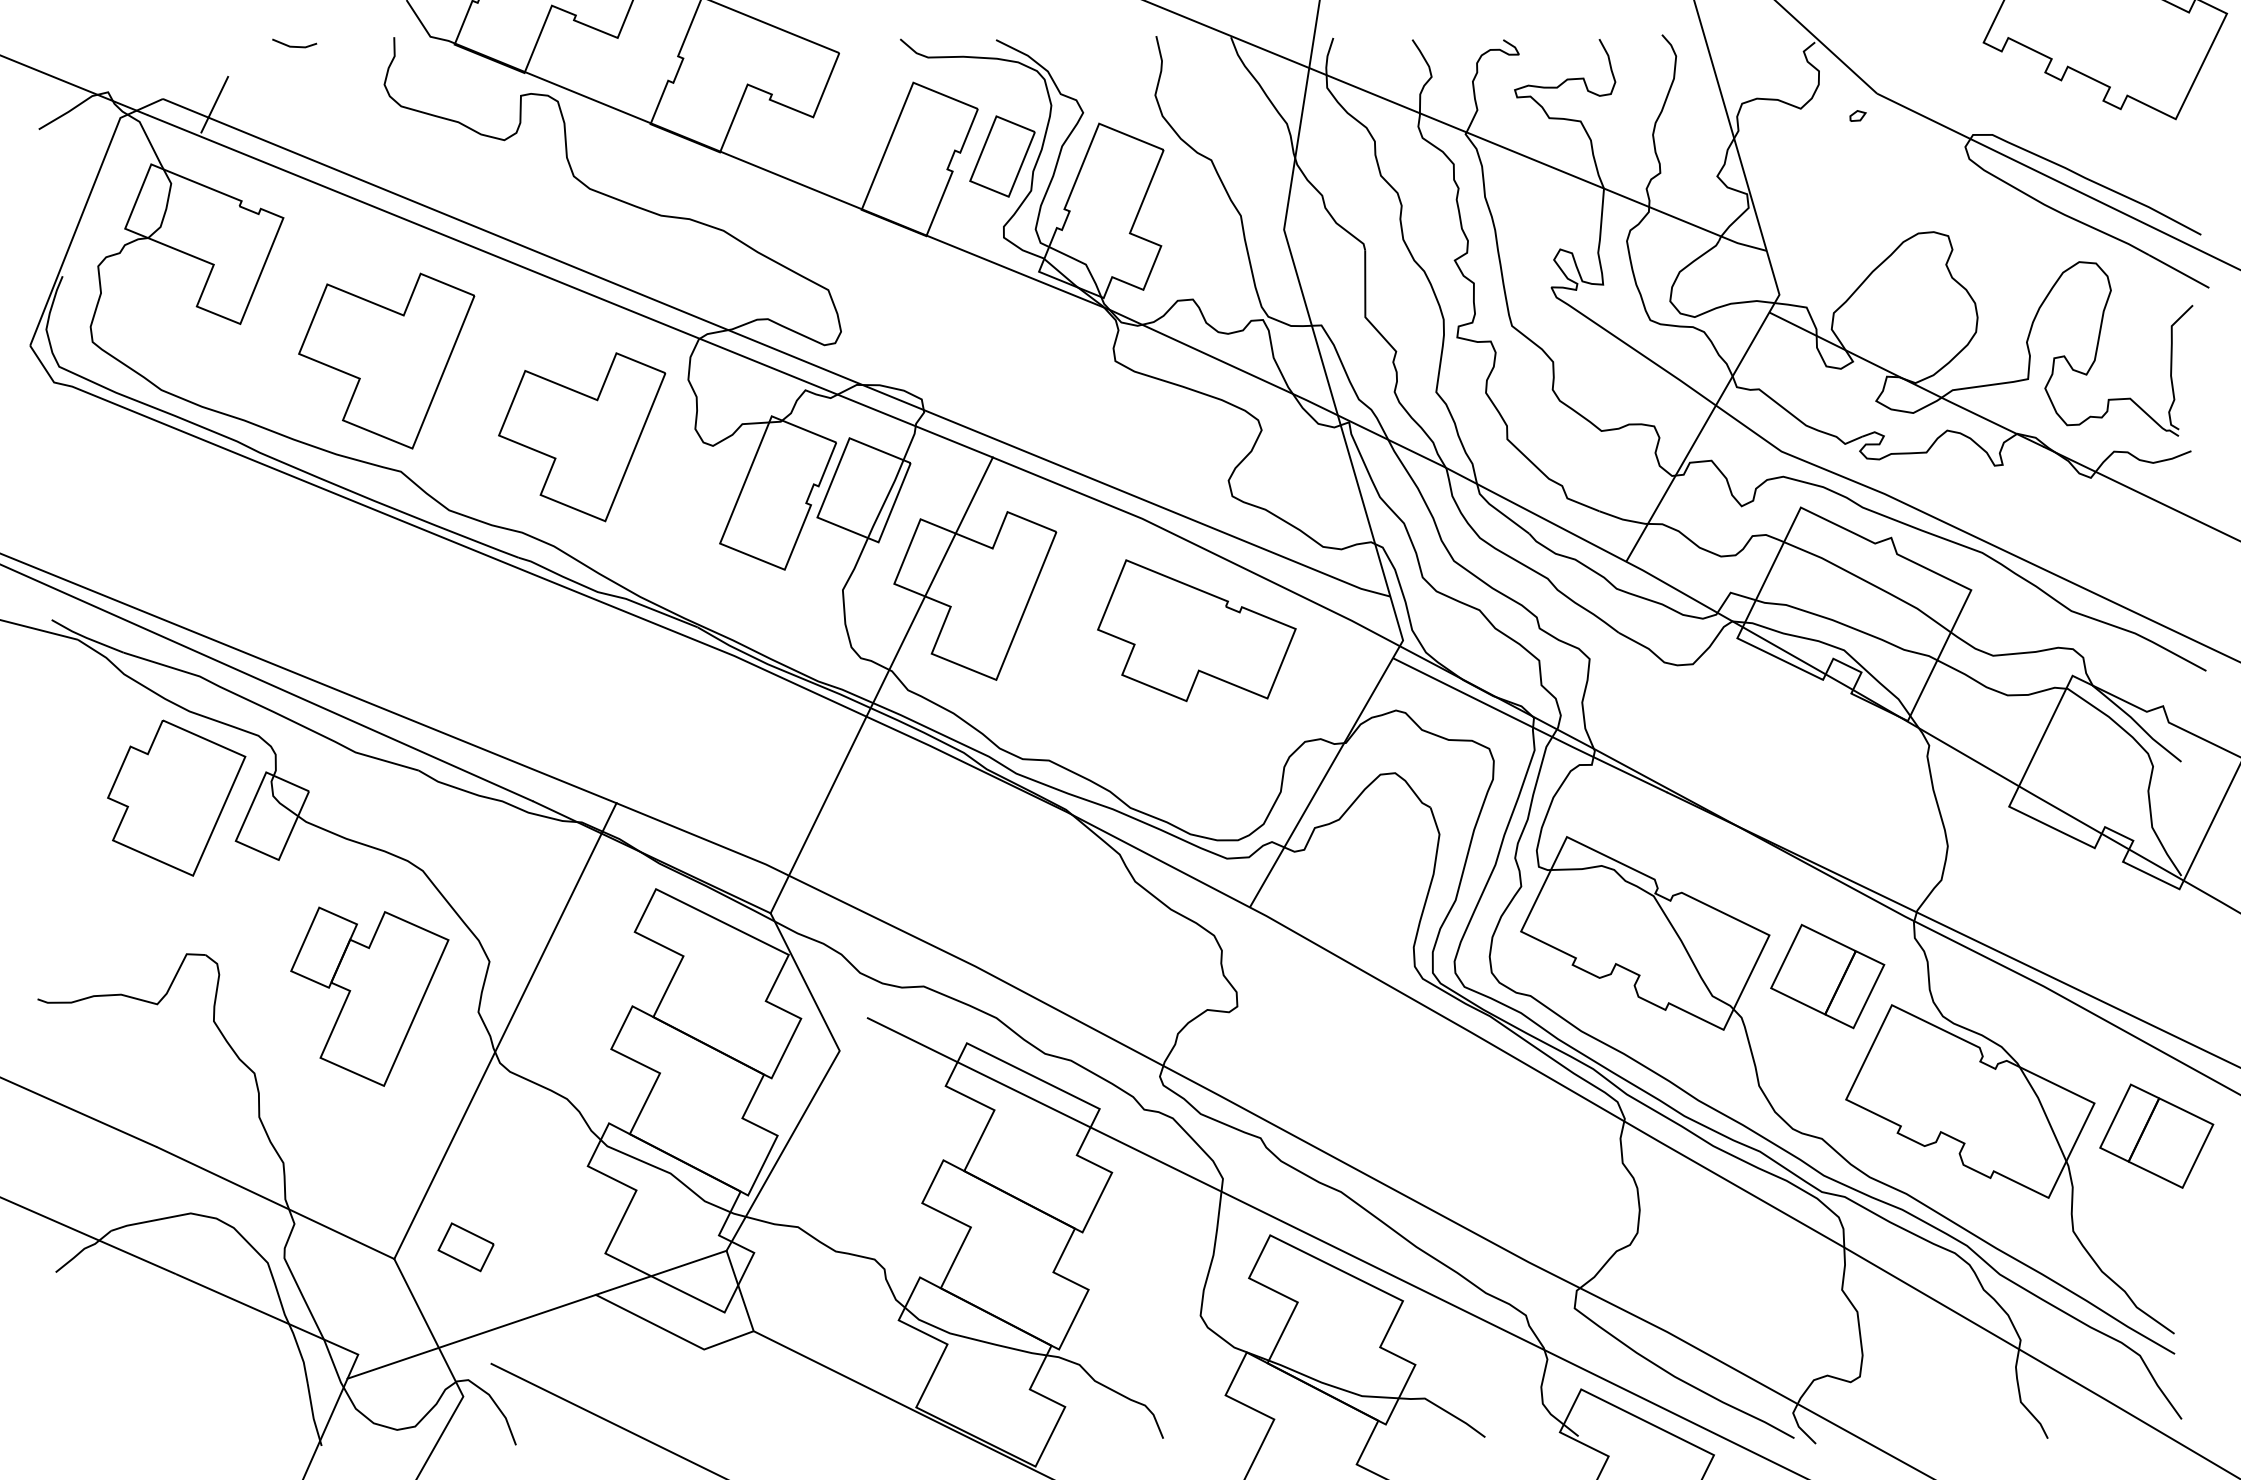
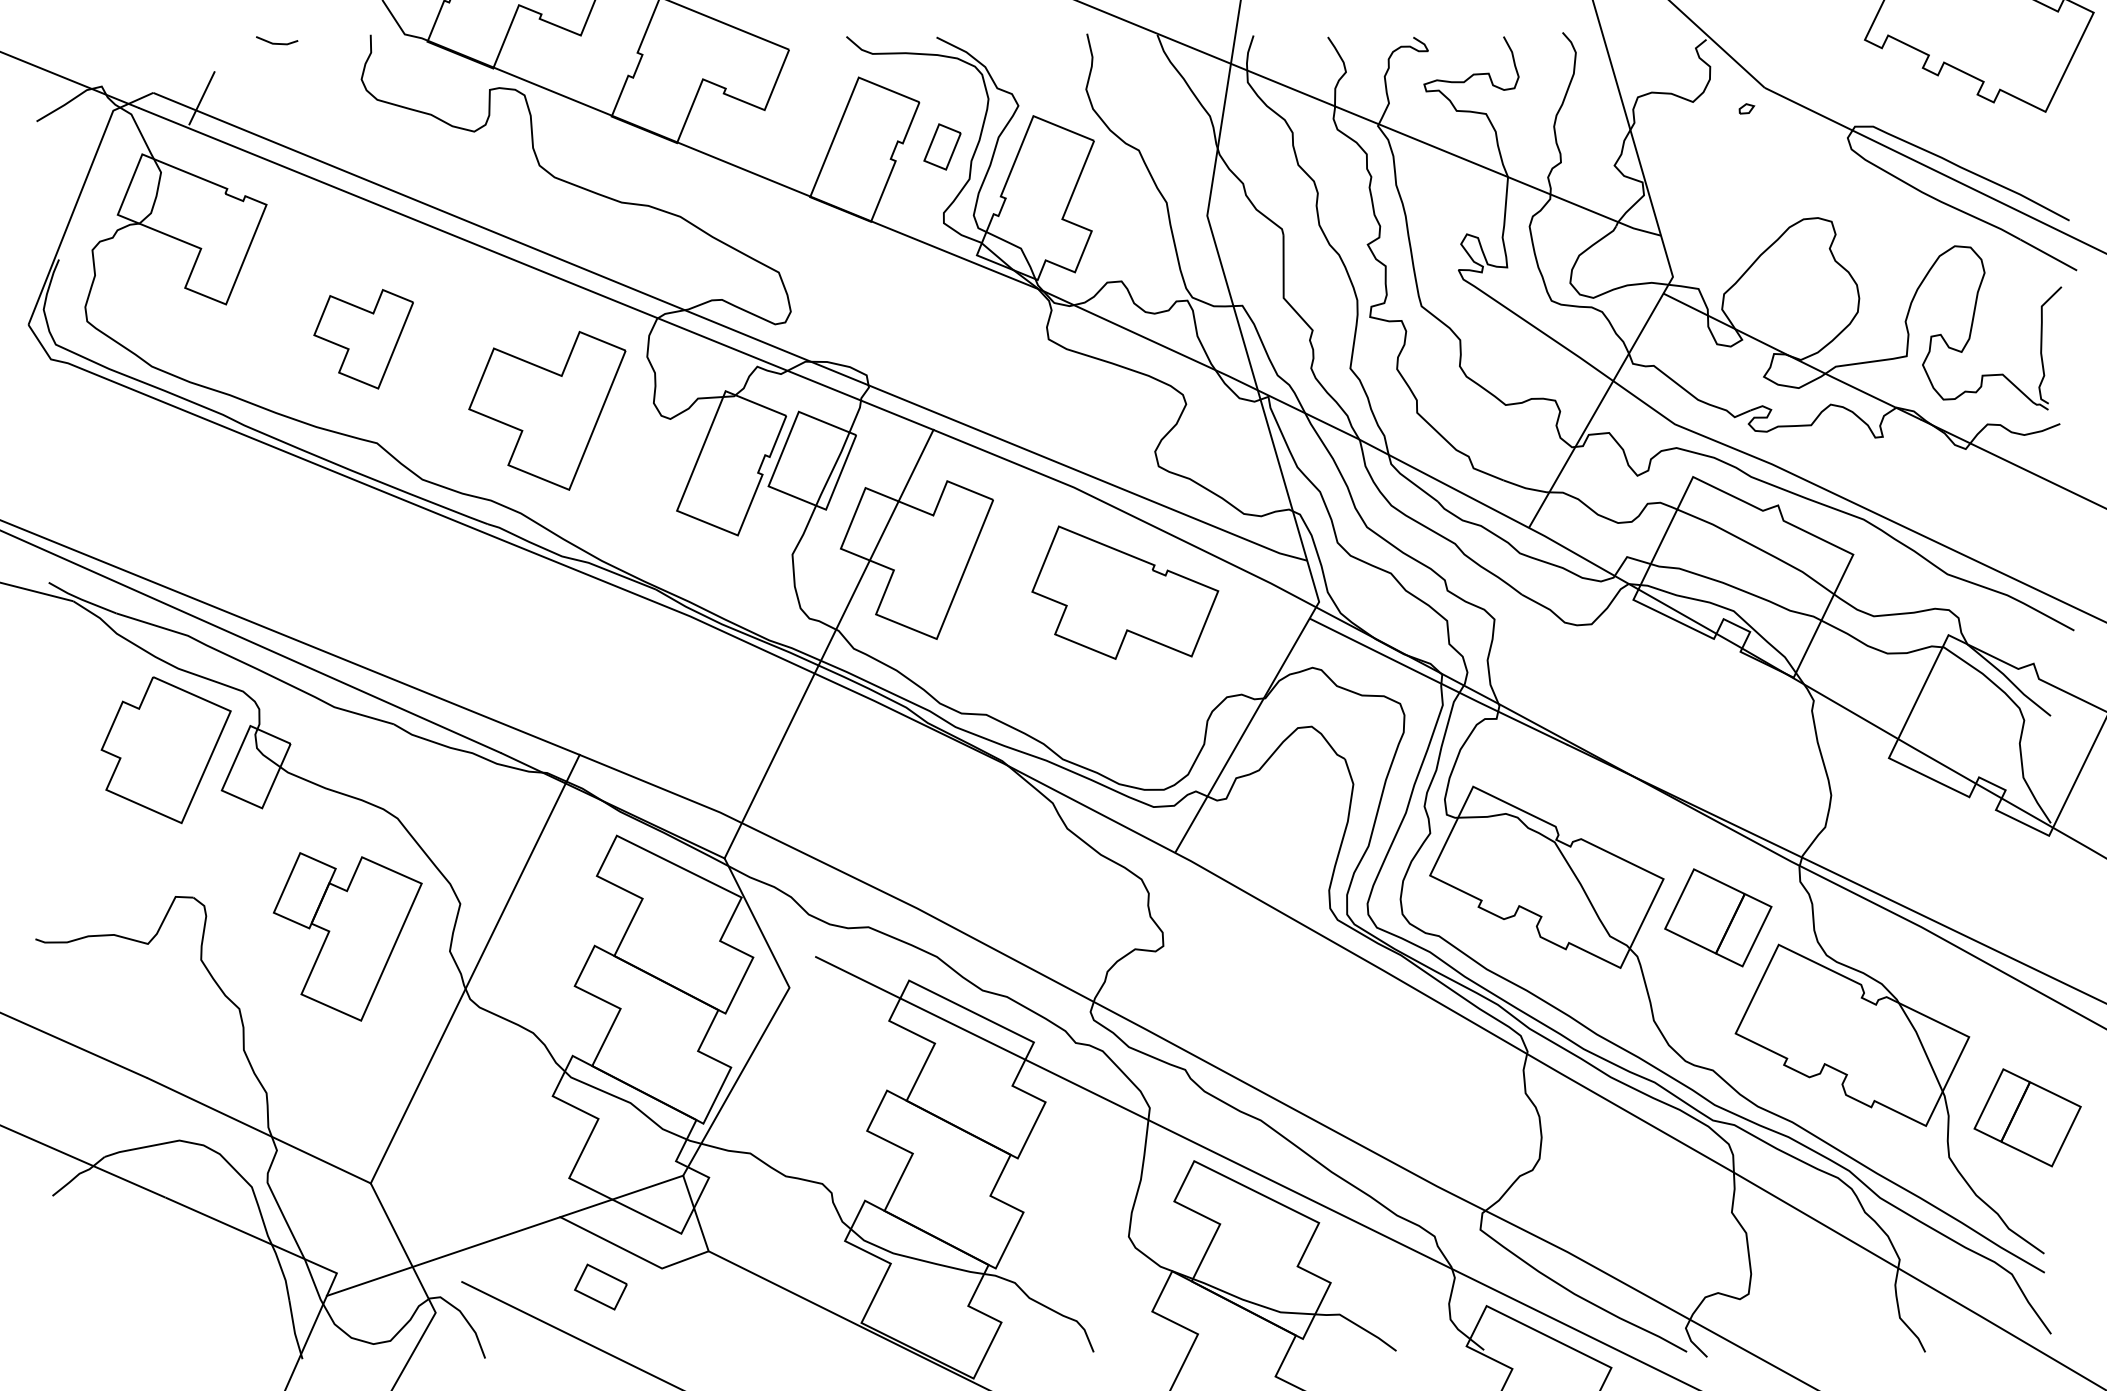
part: (1002, 156) -> (942, 146), size x0.6
part: (386, 360) -> (363, 338), size x0.6
part: (2156, 1135) -> (2027, 1117), moved
part: (465, 1247) -> (600, 1287), moved

